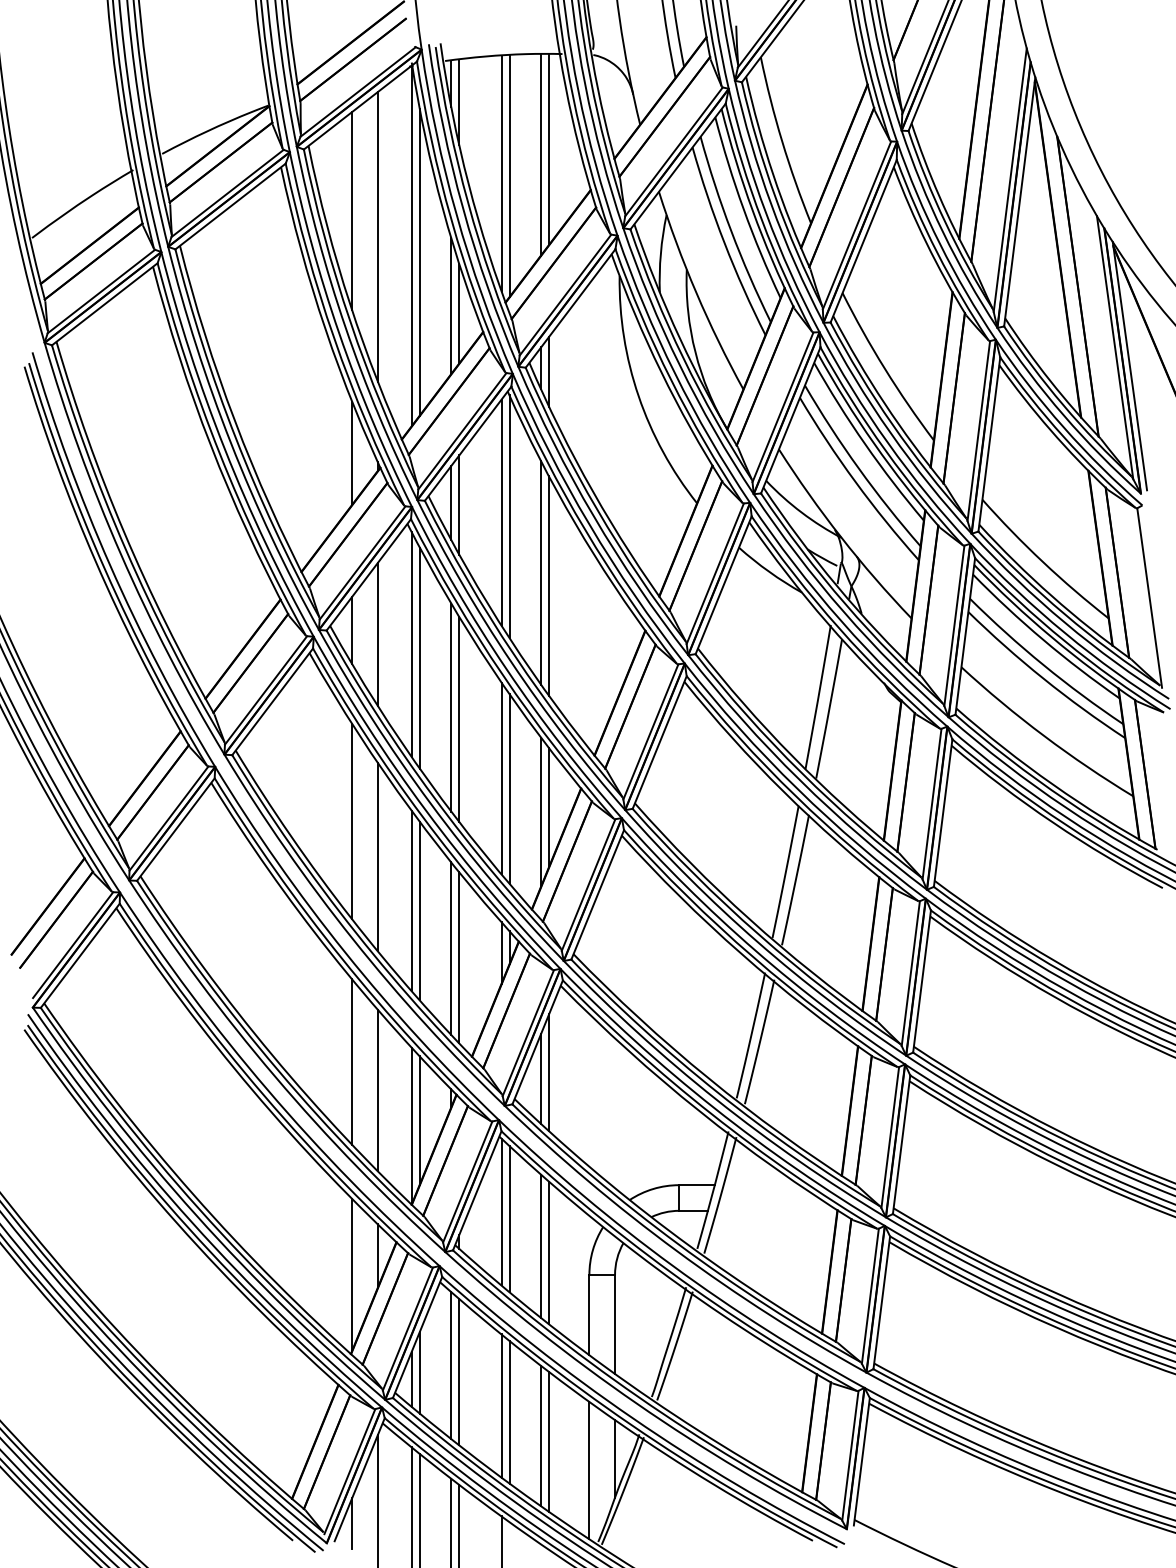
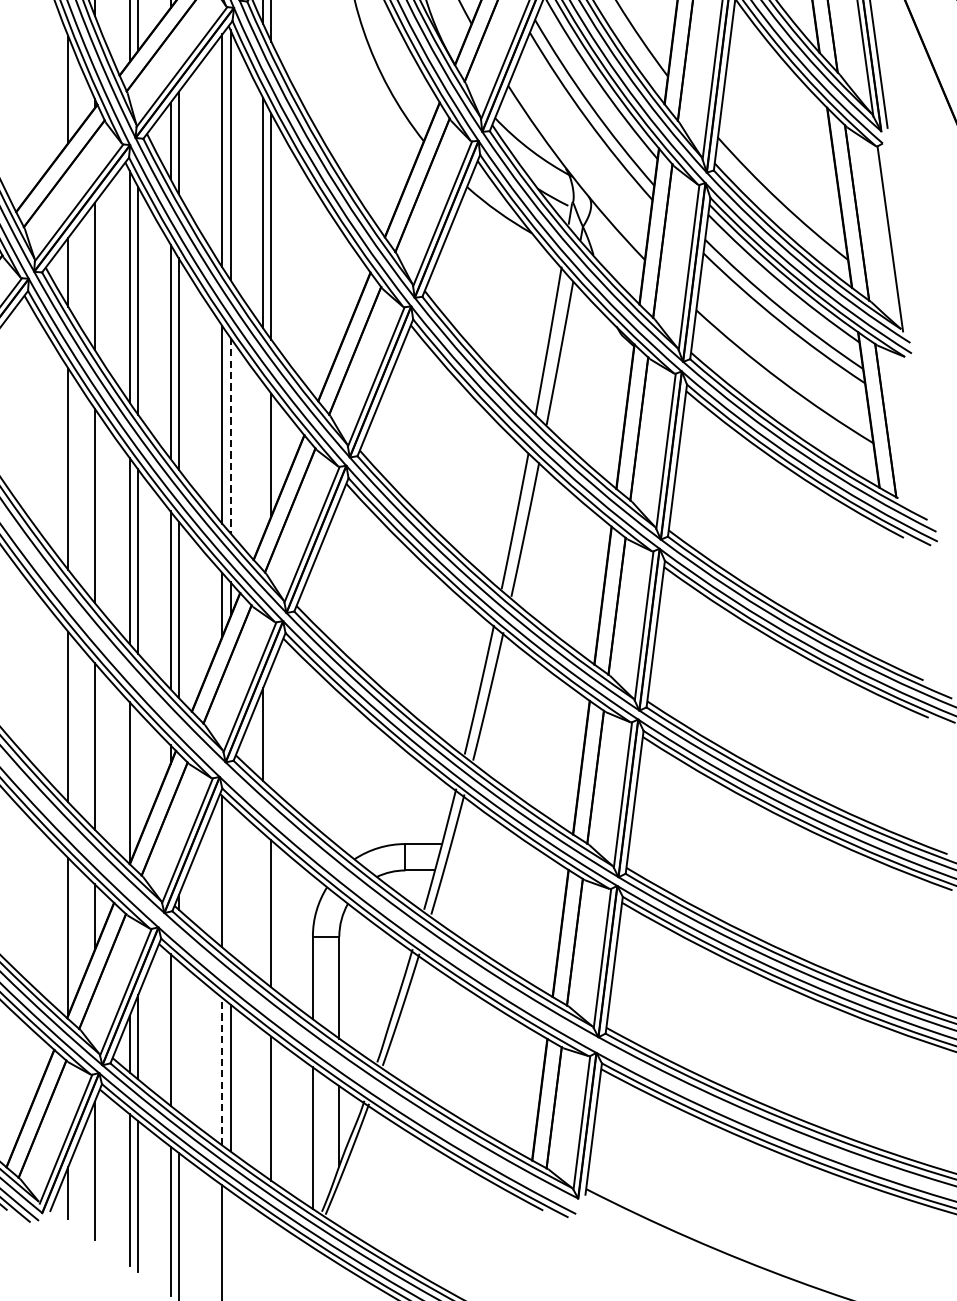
line: (509, 789) -> (230, 436), solid -> dashed
line: (541, 811) -> (263, 458), removed
line: (549, 1072) -> (271, 727), removed
line: (419, 1120) -> (137, 777), removed
line: (509, 1219) -> (230, 879), removed
line: (541, 1245) -> (263, 906), removed
line: (459, 1371) -> (179, 1036), removed
line: (501, 1406) -> (222, 1072), solid -> dashed
line: (541, 1435) -> (263, 1102), removed

